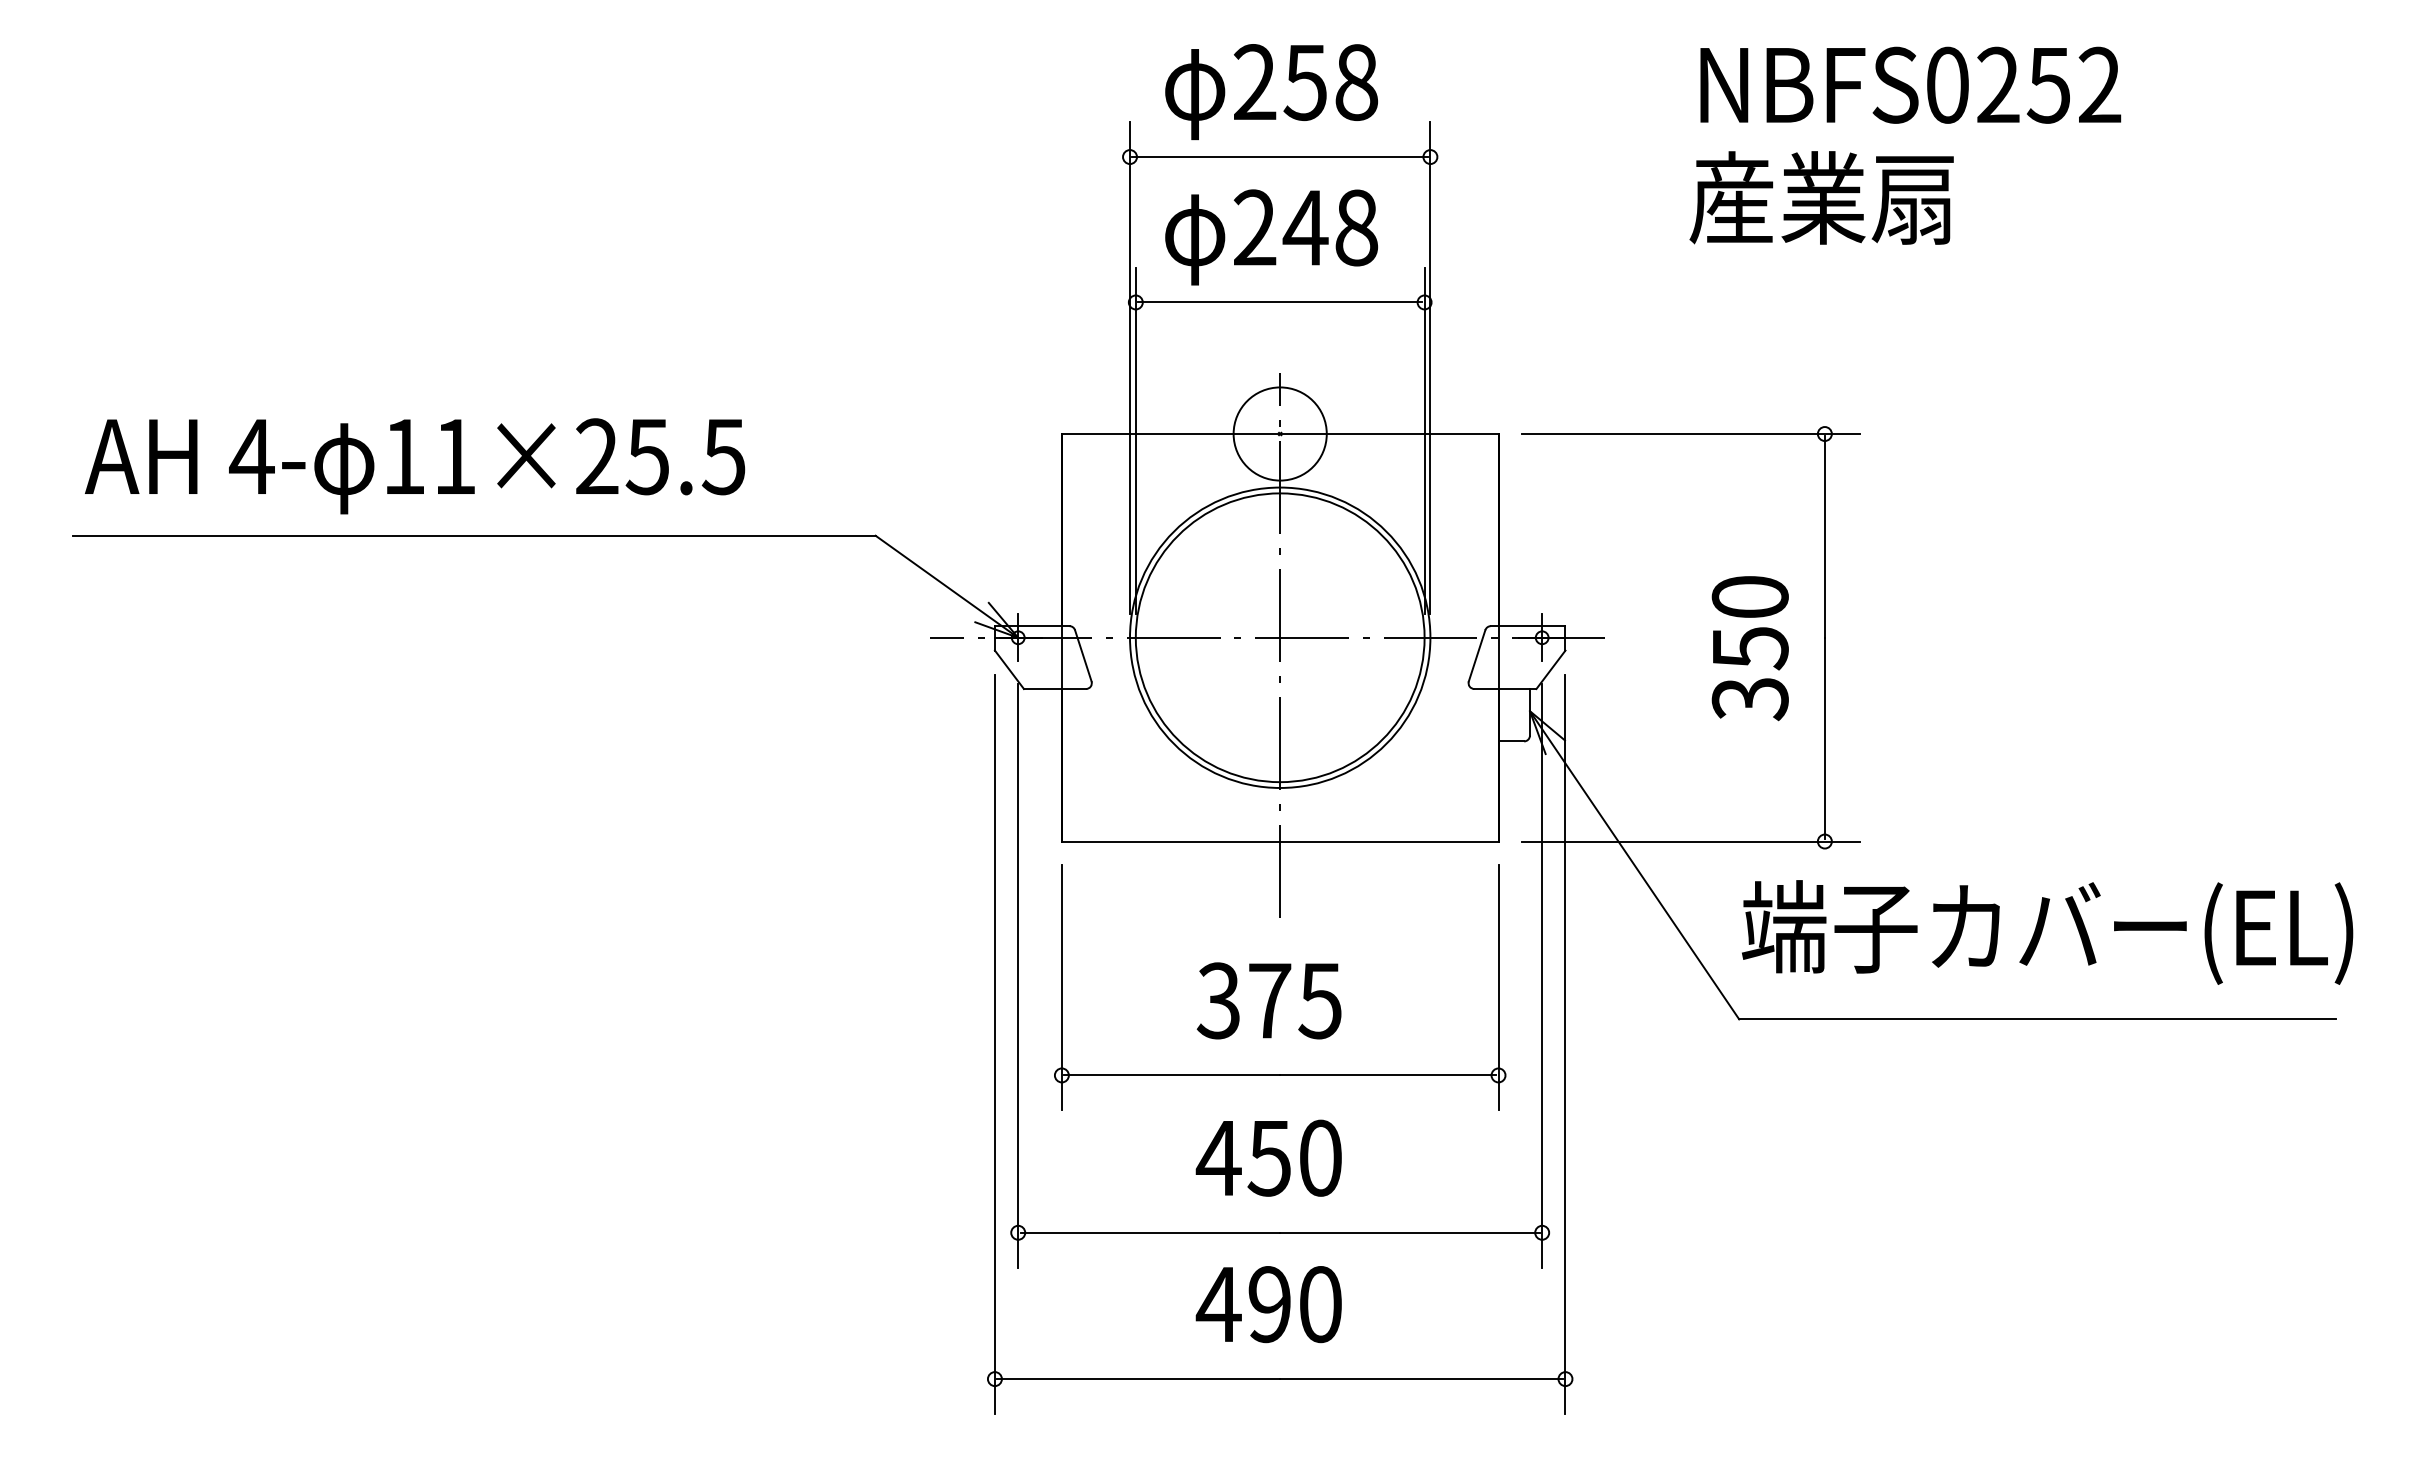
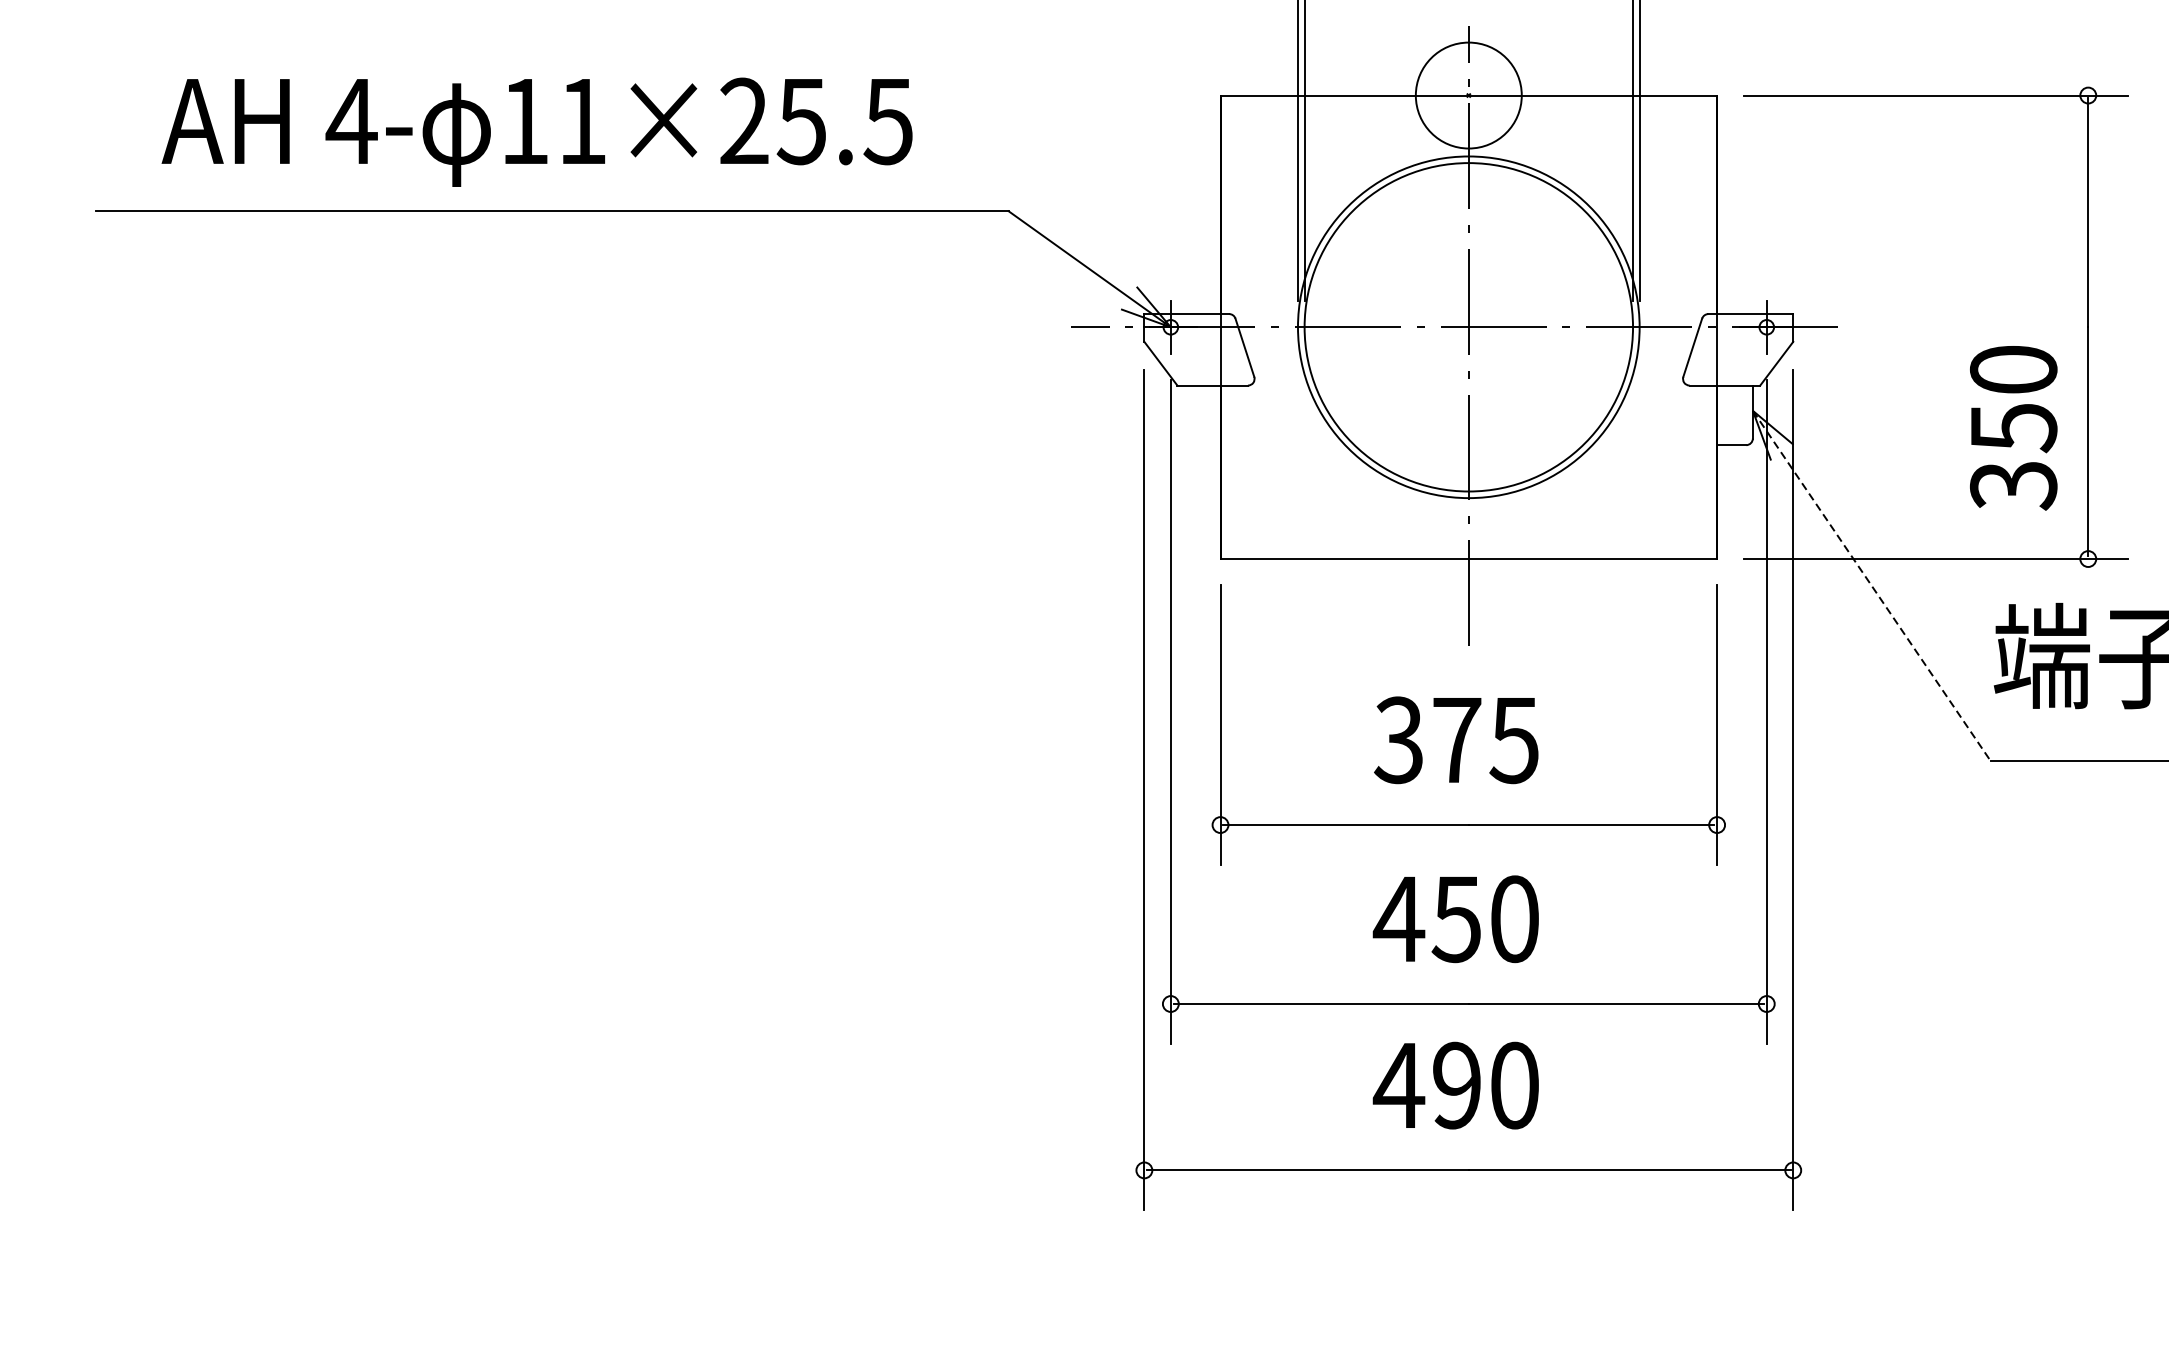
text: (415, 466) -> (537, 132), moved
text: (1749, 648) -> (2012, 428), moved
line: (1634, 865) -> (1871, 586), solid -> dashed

